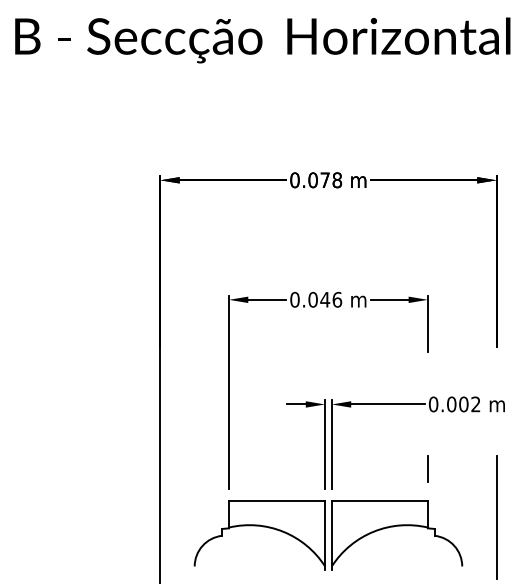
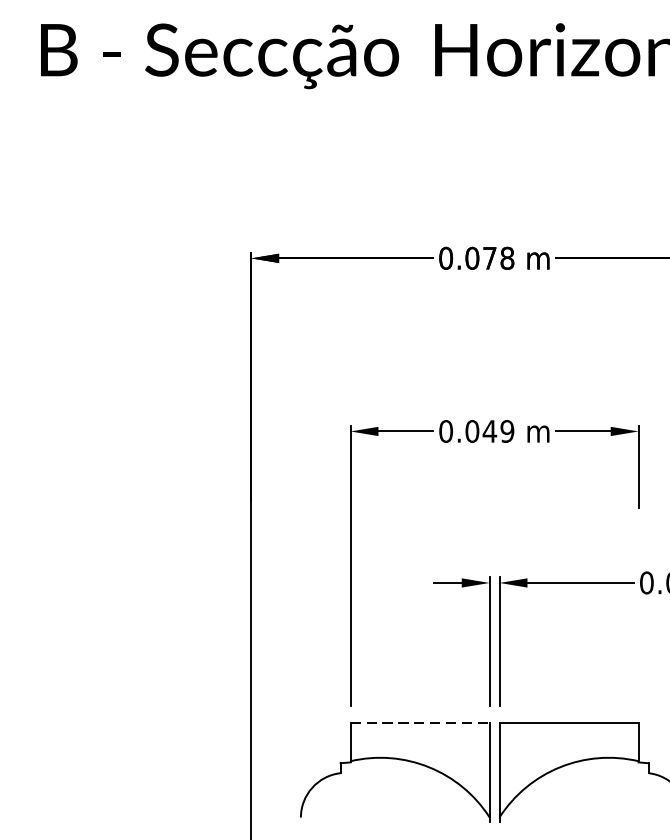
text: (337, 299) -> (507, 430), 0.046 -> 0.049
line: (427, 468) -> (638, 675), removed
line: (277, 500) -> (420, 722), solid -> dashed

